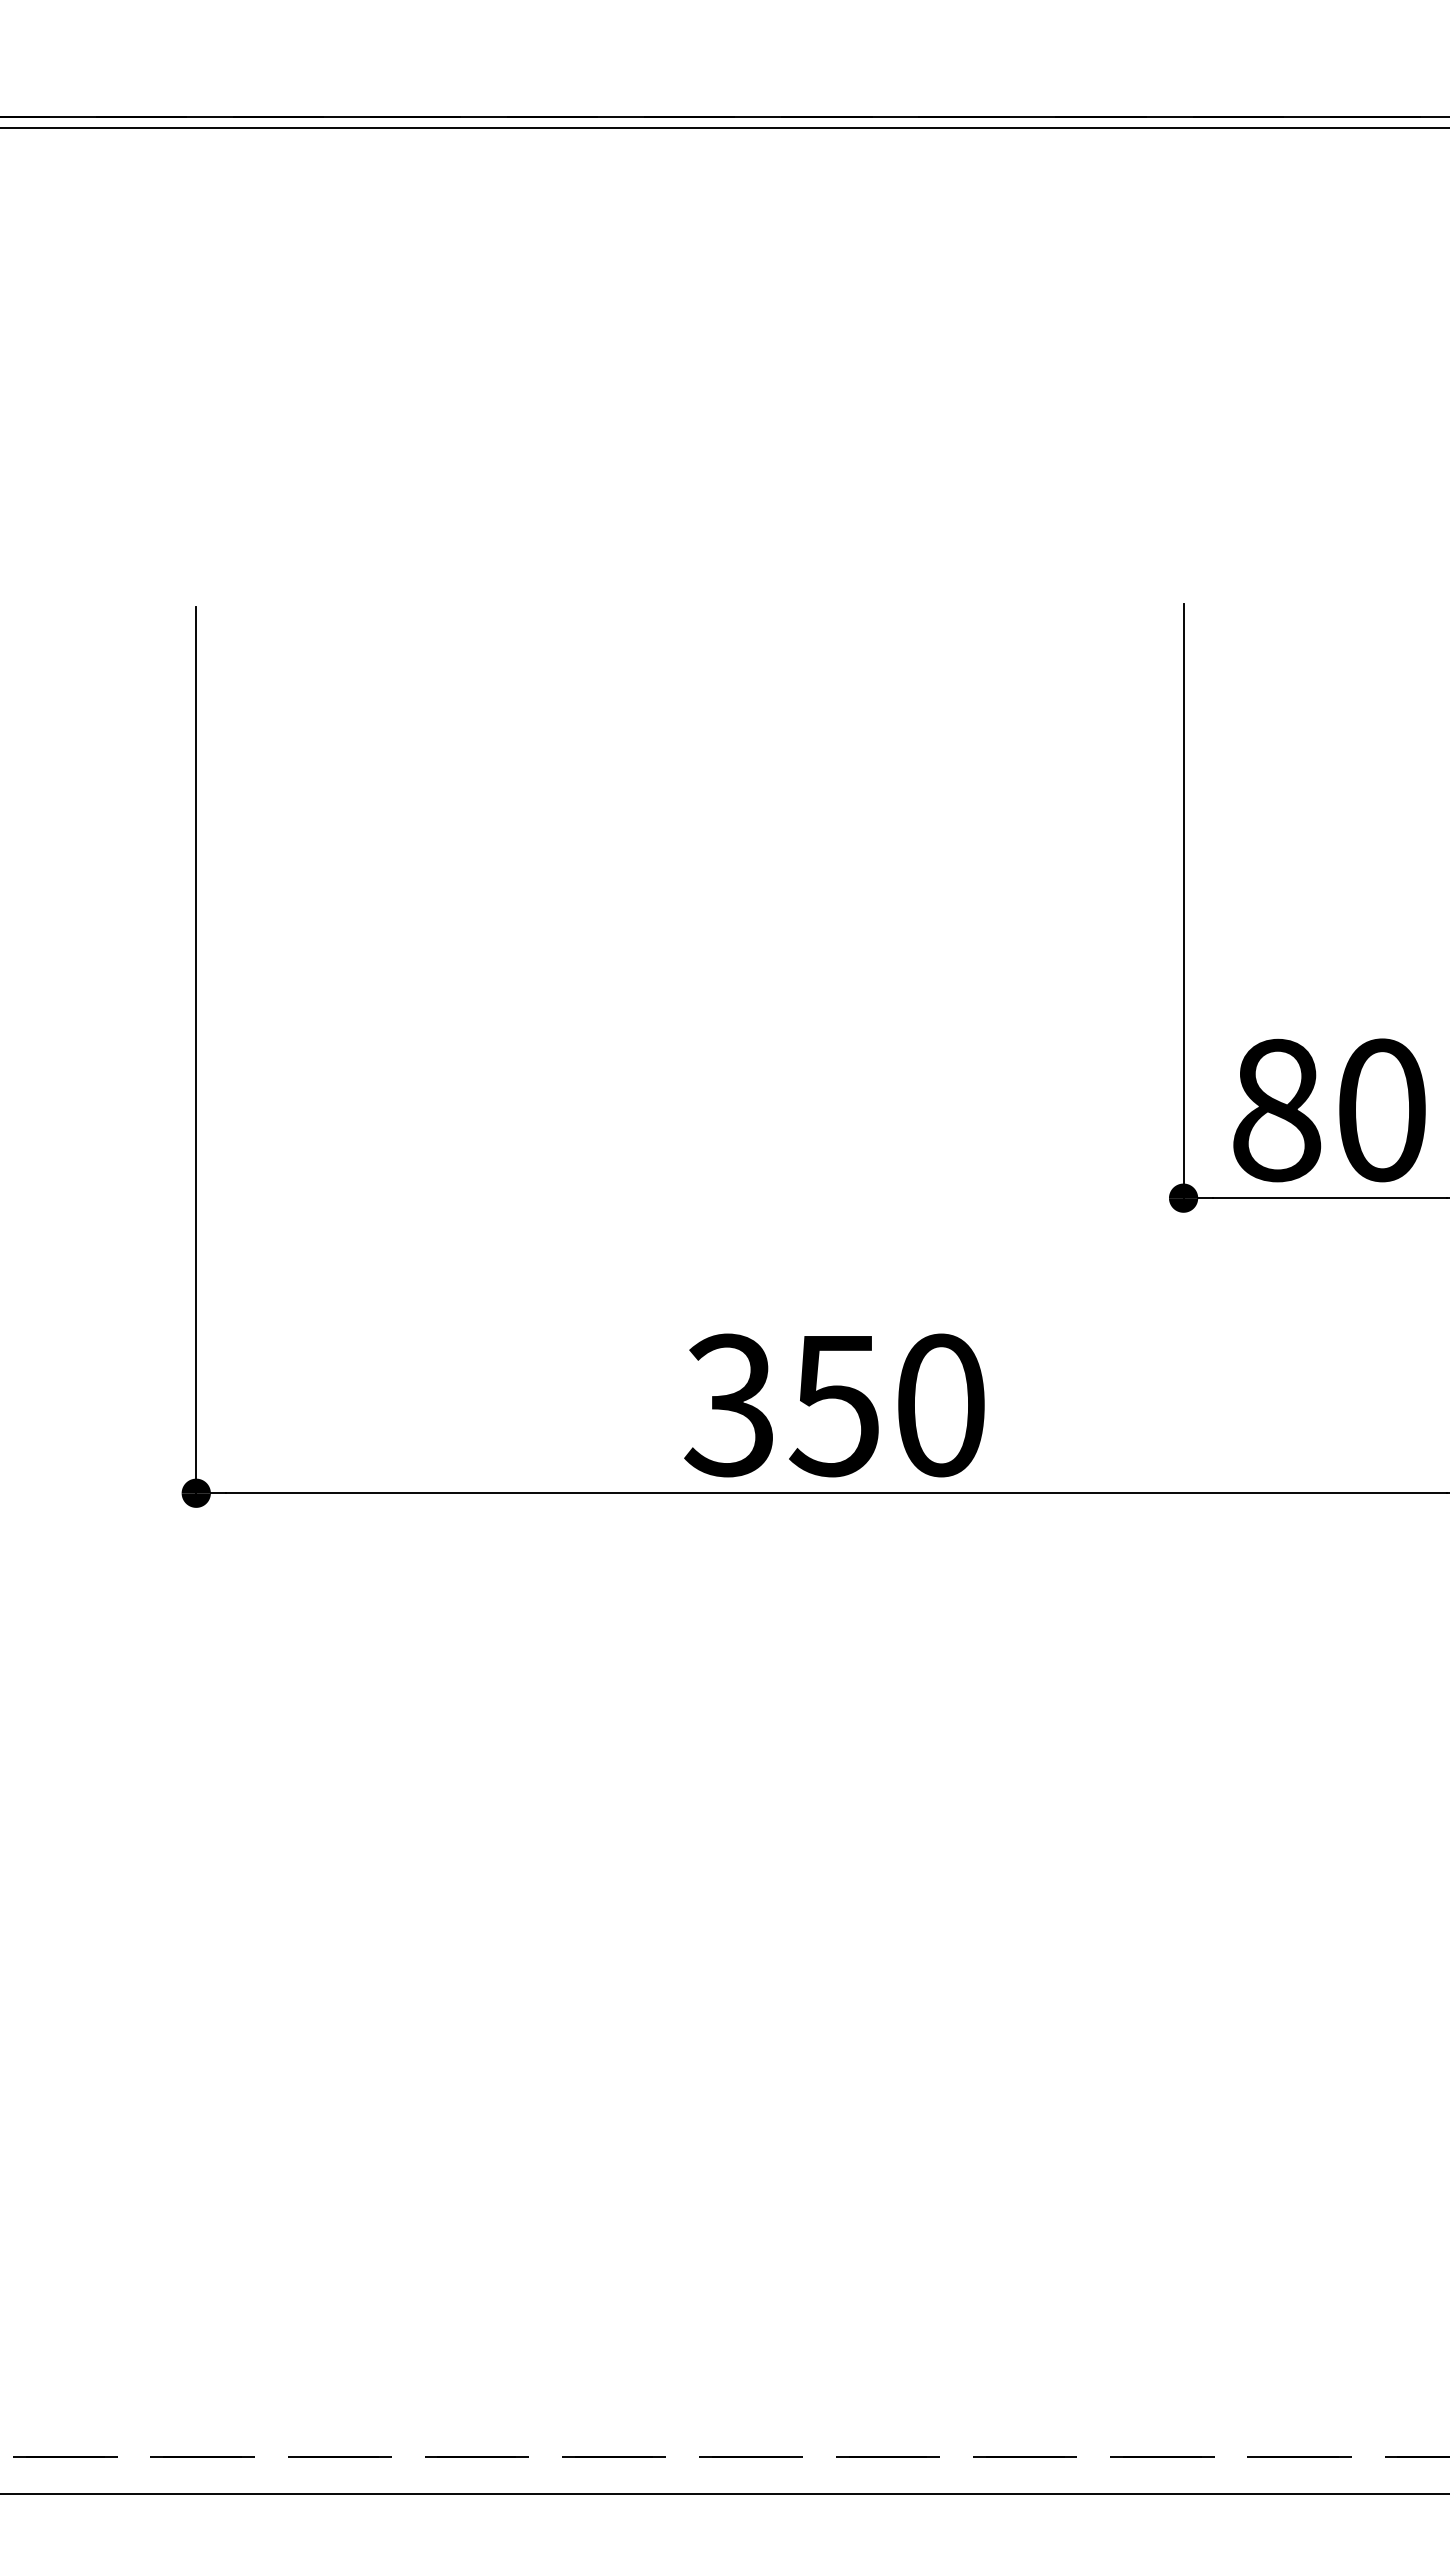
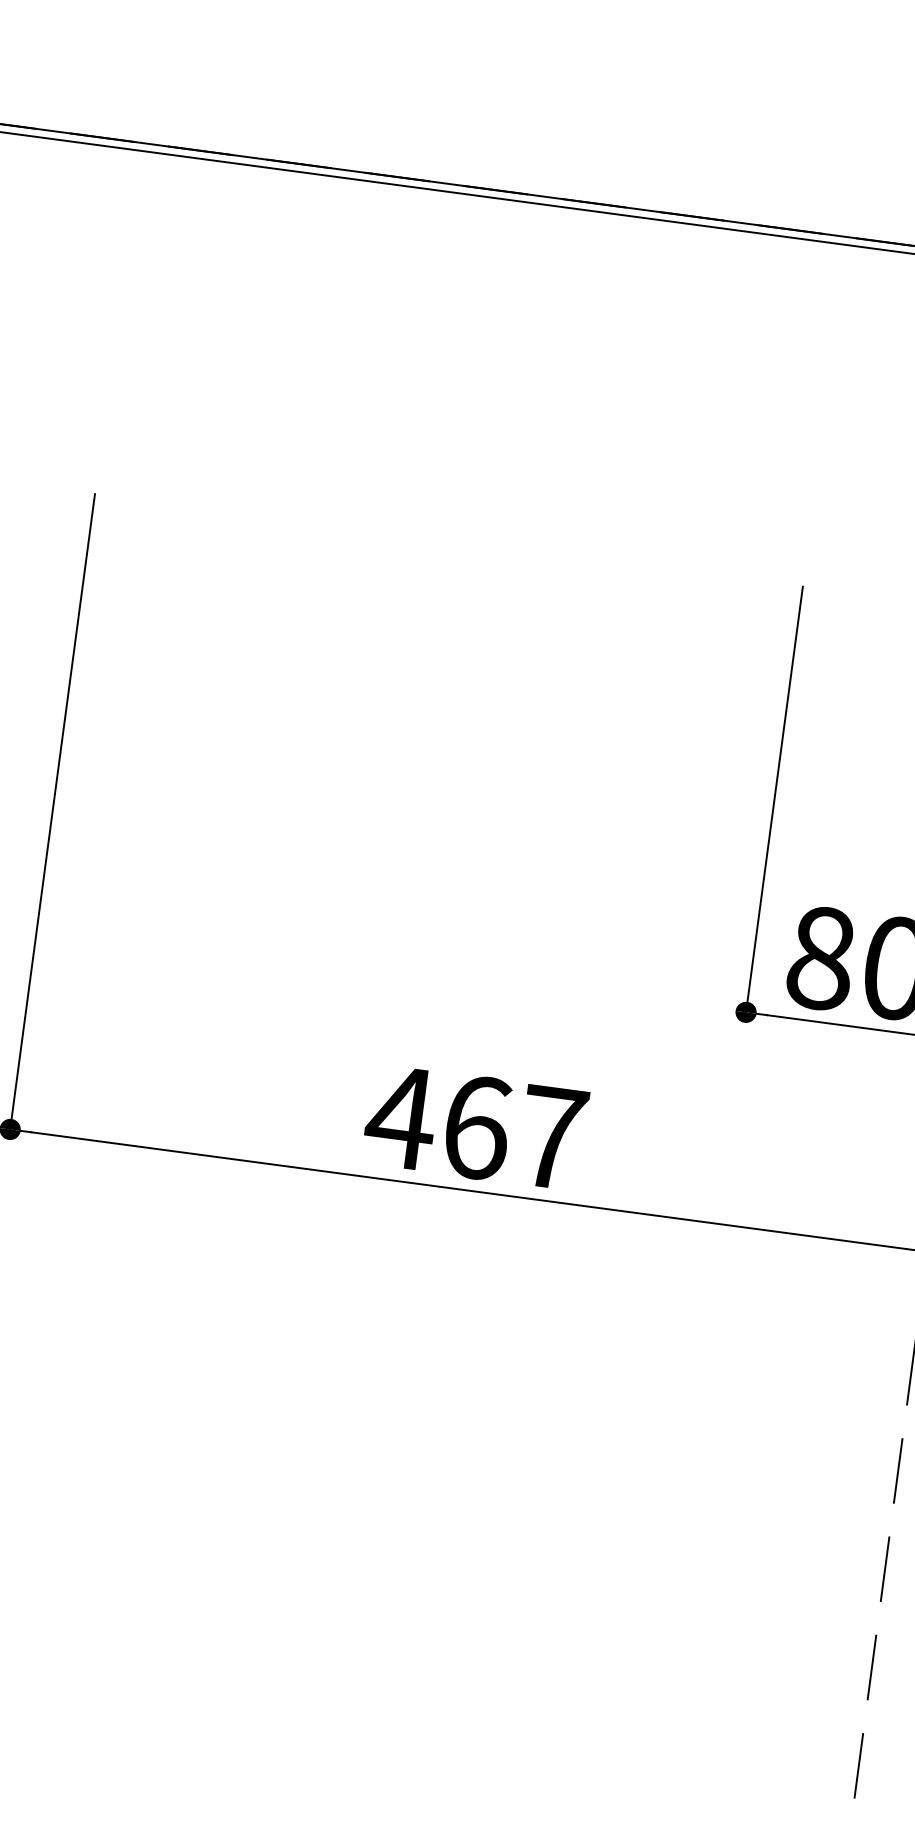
text: (833, 1405) -> (475, 1127), 350 -> 467

